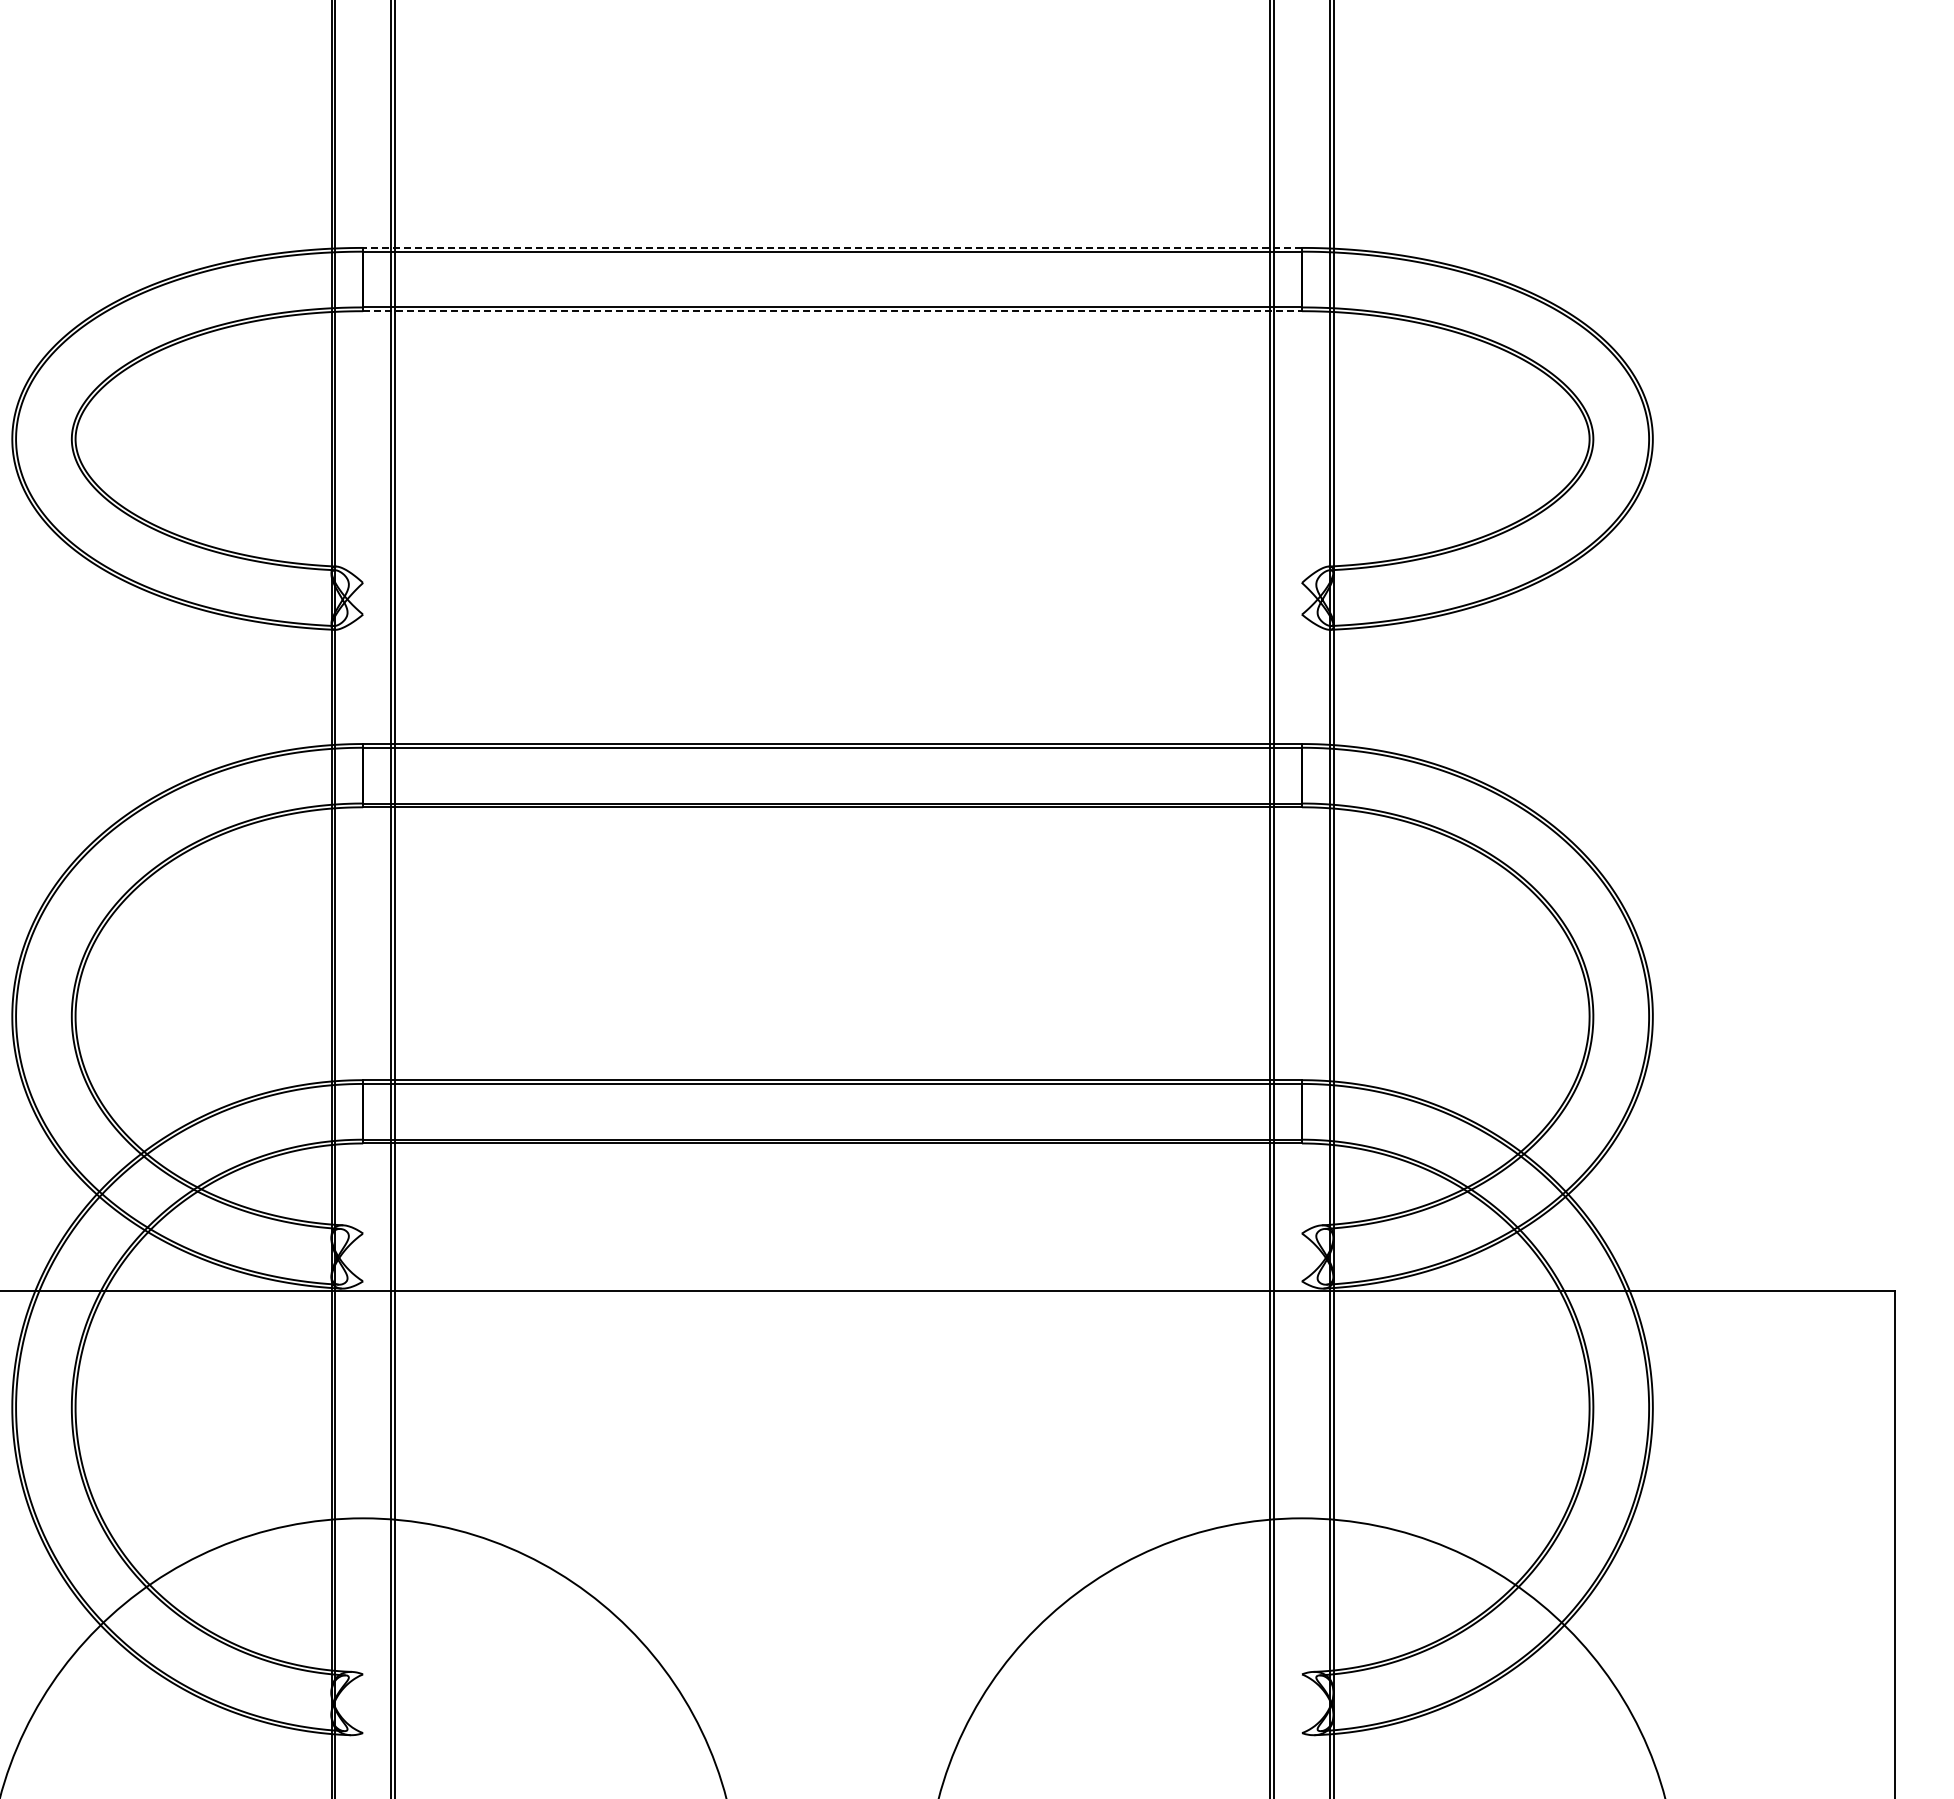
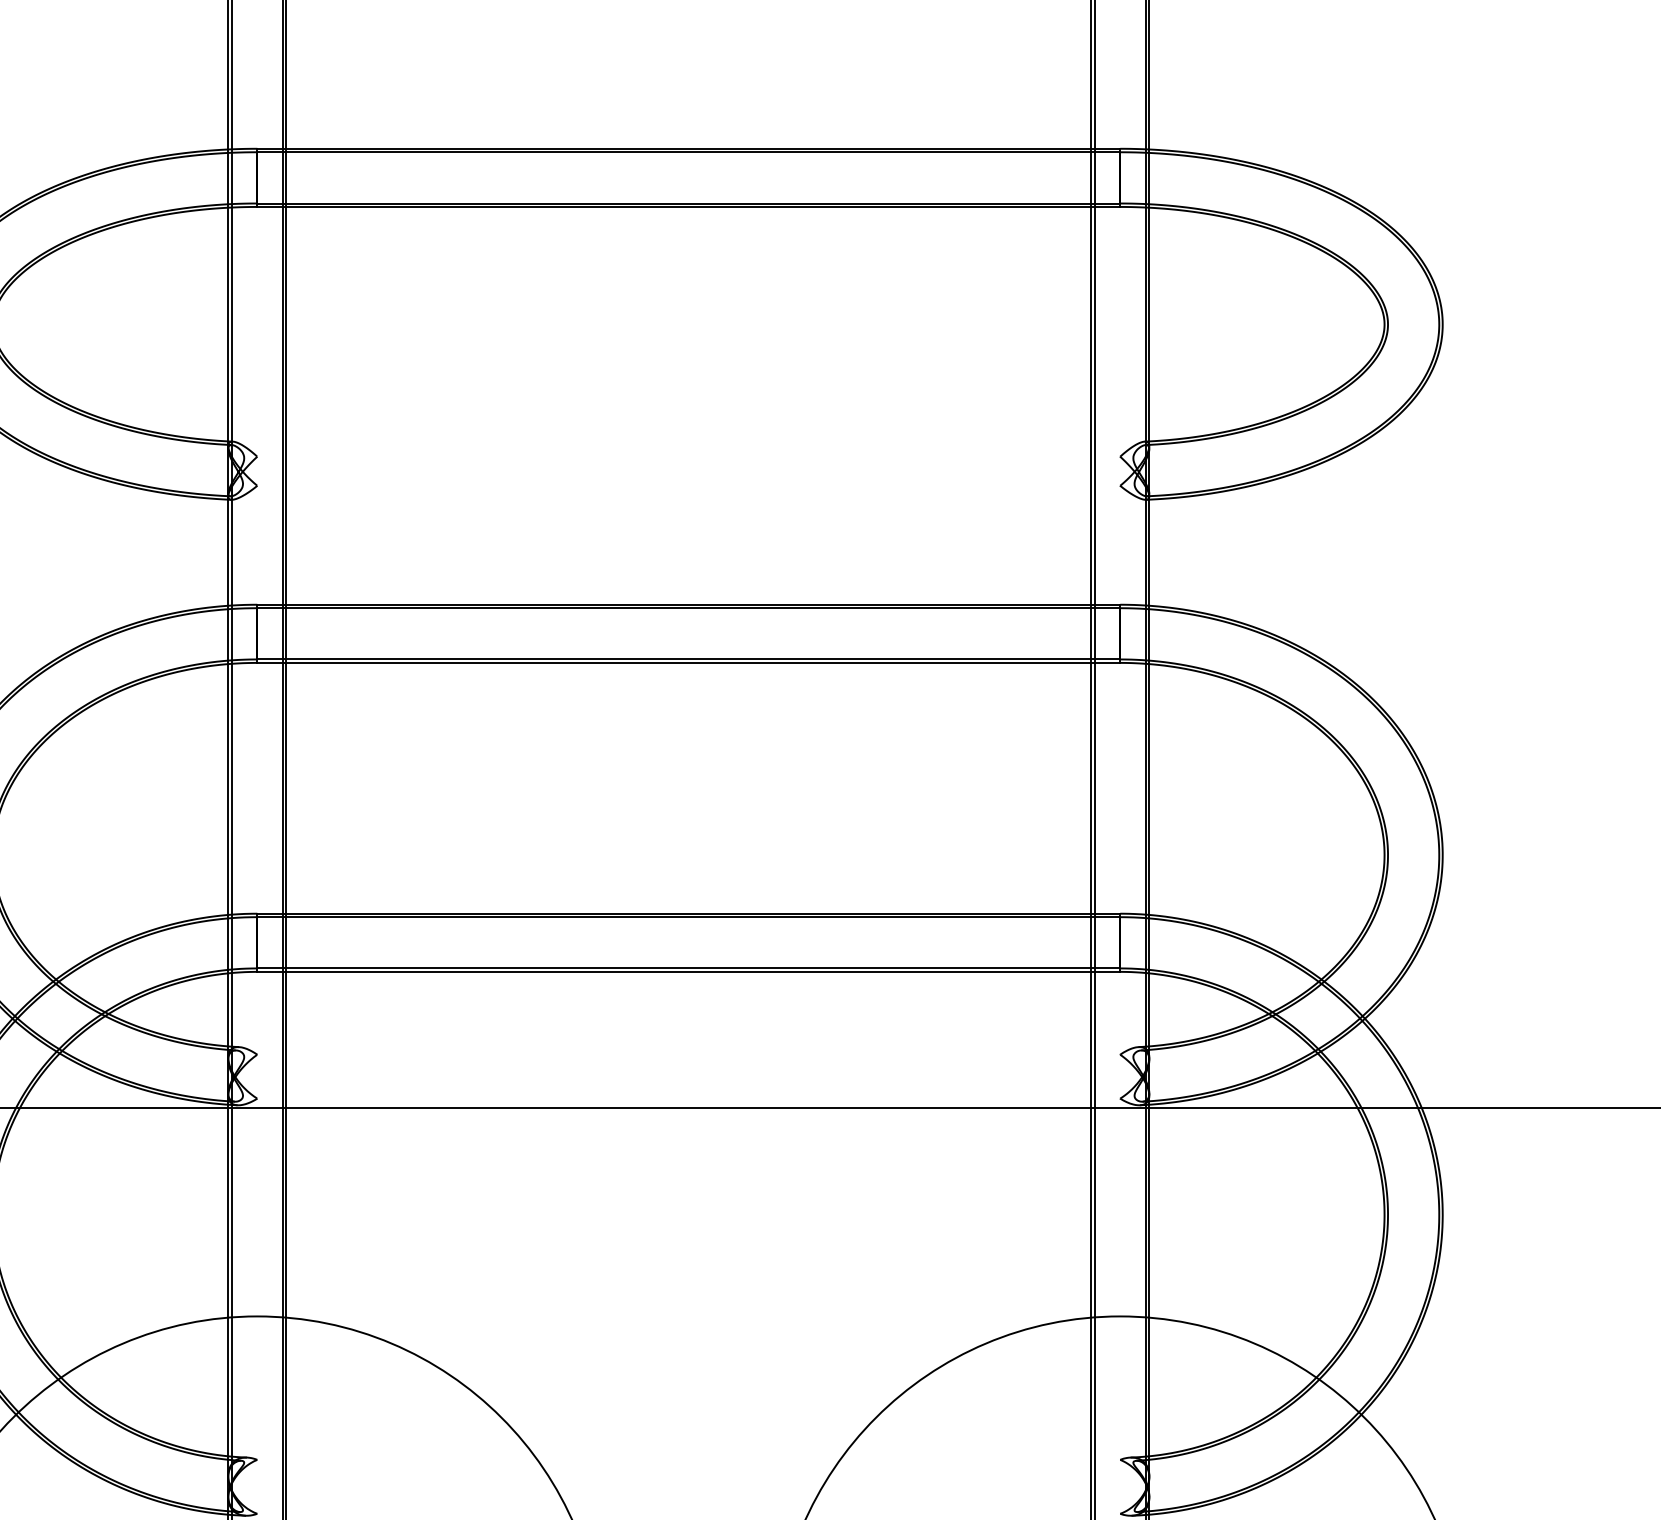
line: (832, 247) -> (688, 148), dashed -> solid
line: (833, 311) -> (689, 207), dashed -> solid

